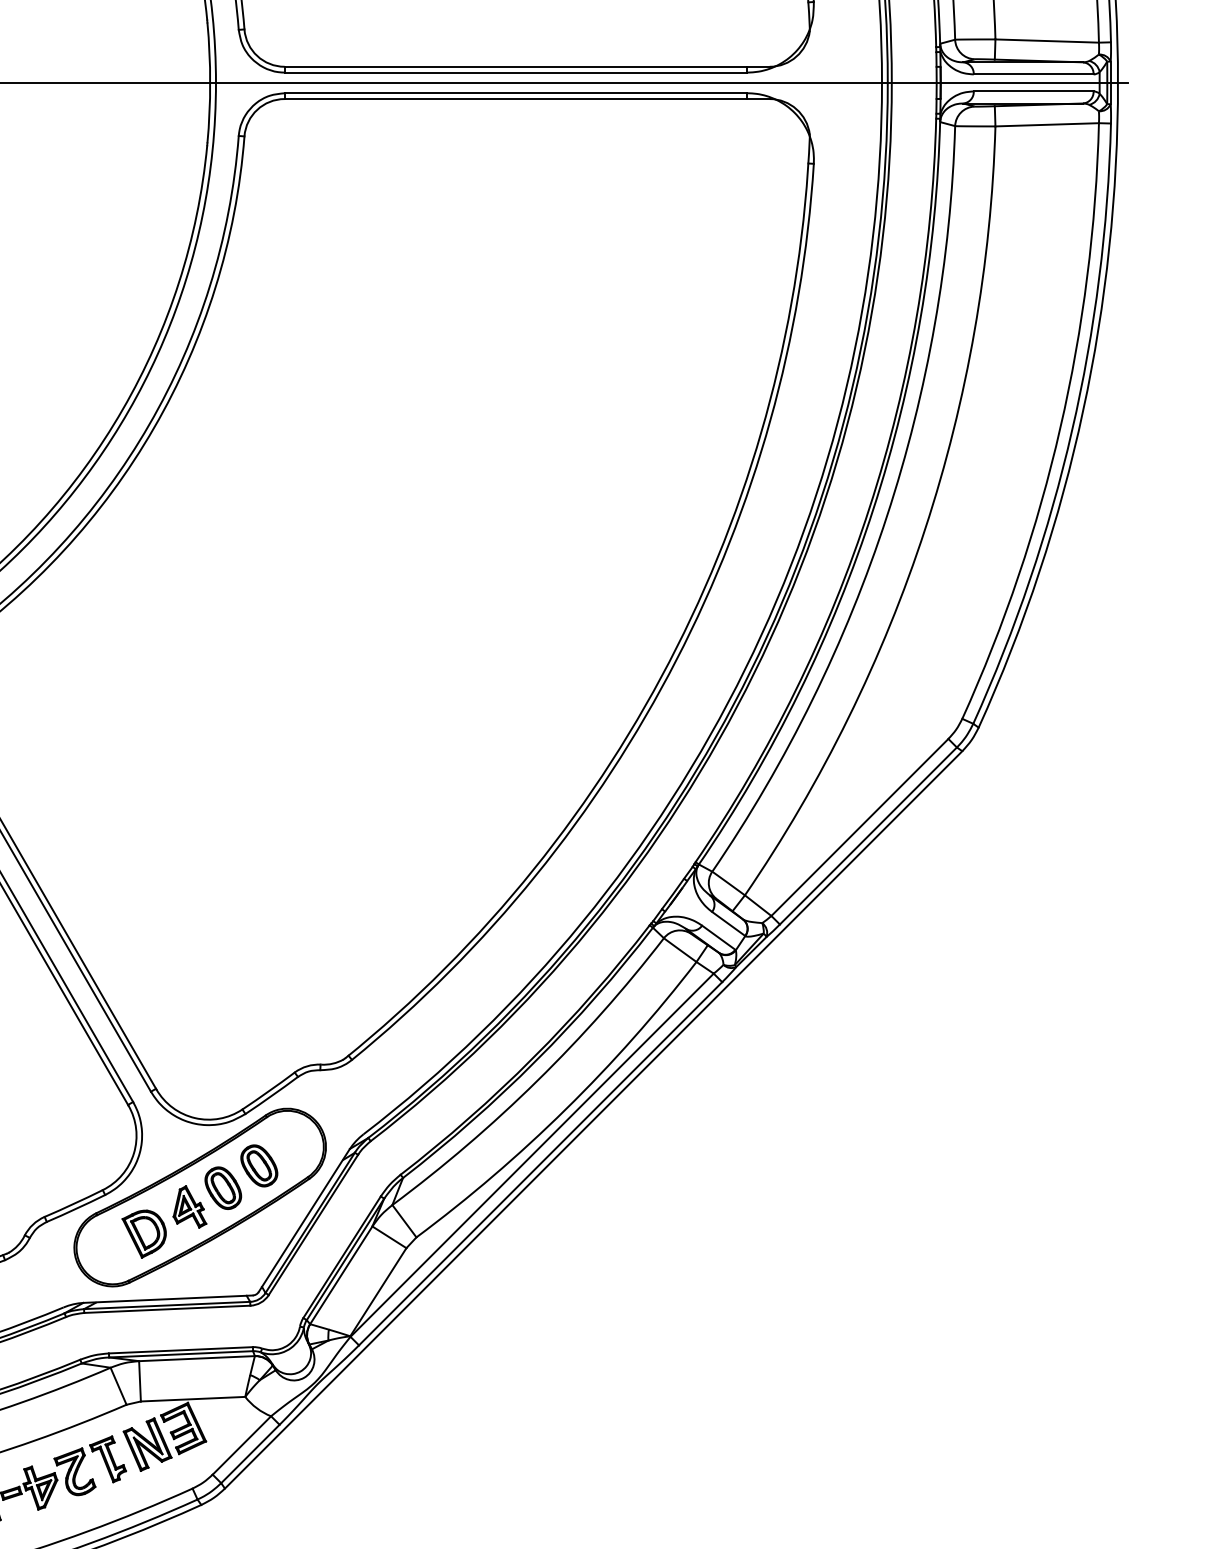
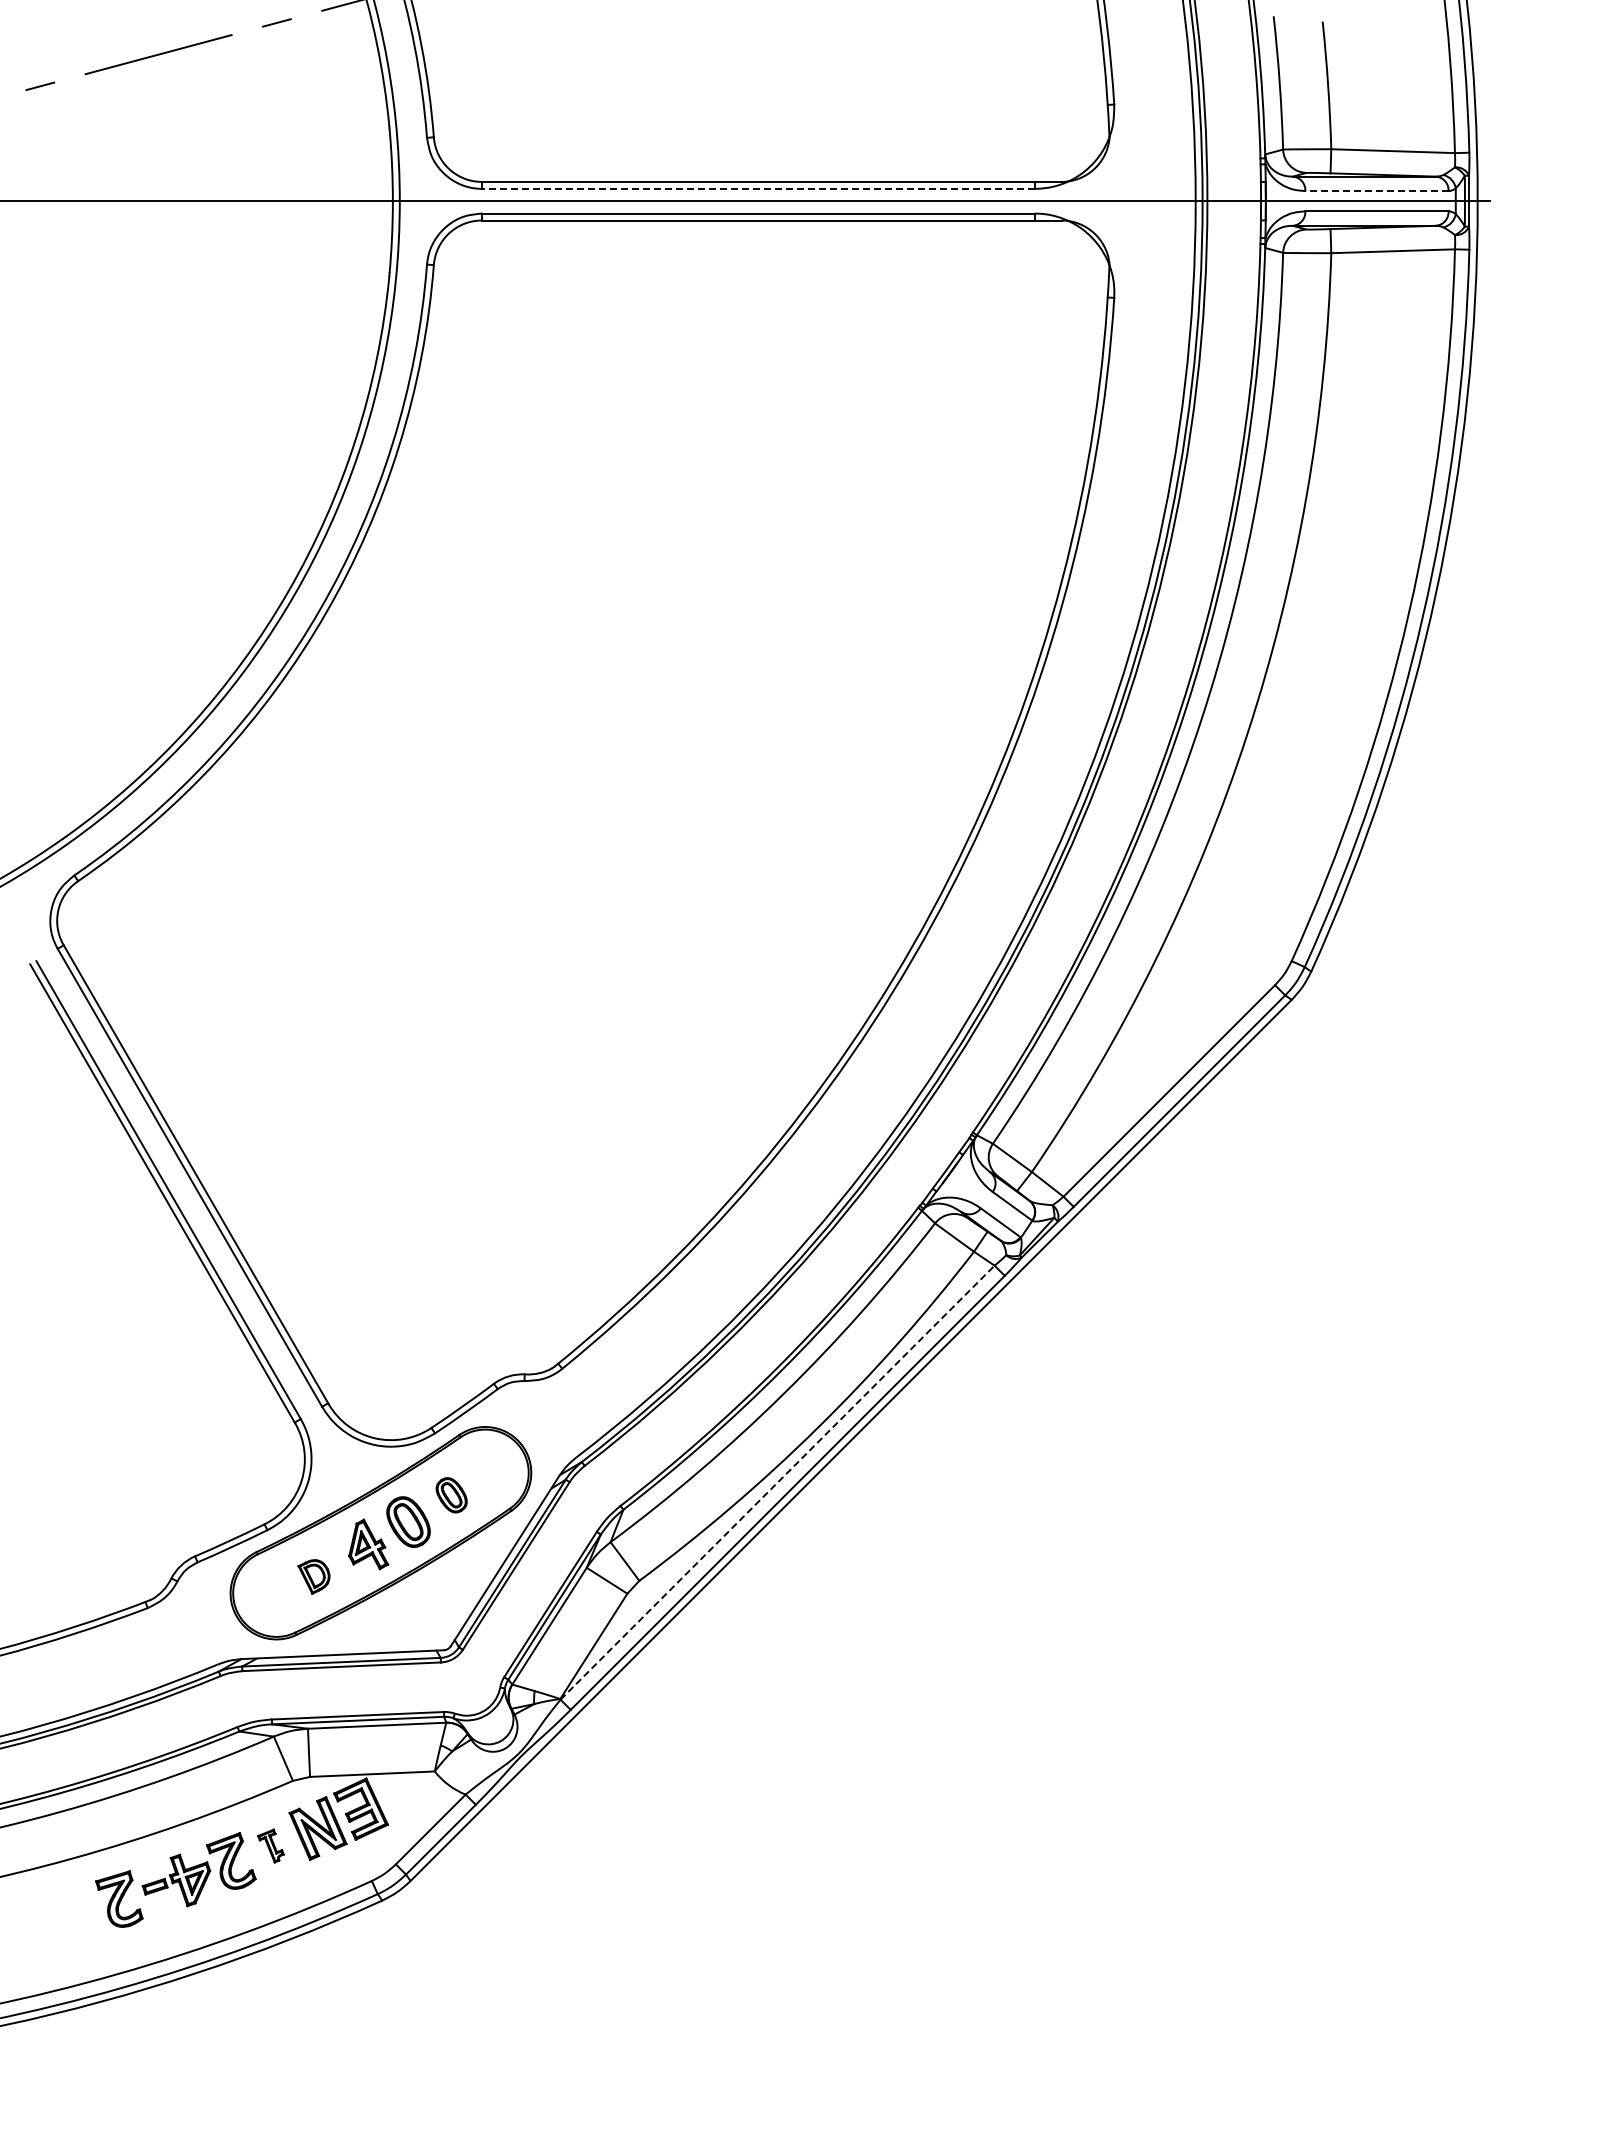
line: (515, 72) -> (757, 188), solid -> dashed
line: (1033, 74) -> (1376, 191), solid -> dashed
line: (532, 1155) -> (777, 1482), solid -> dashed
part: (259, 1165) -> (451, 1494), size x0.7
part: (143, 1233) -> (313, 1576), size x0.6
part: (107, 1458) -> (270, 1845), size x0.6

